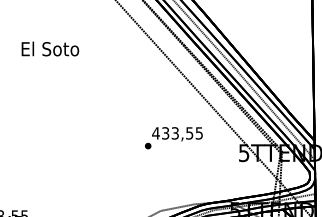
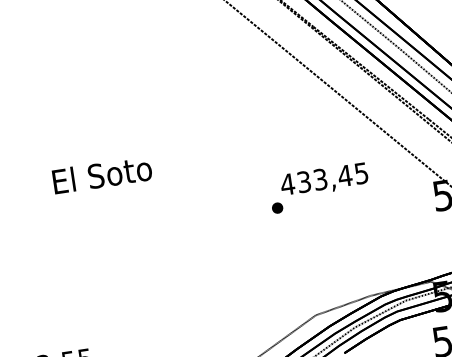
text: (50, 48) -> (102, 174), moved
text: (189, 133) -> (344, 176), 433,55 -> 433,45

